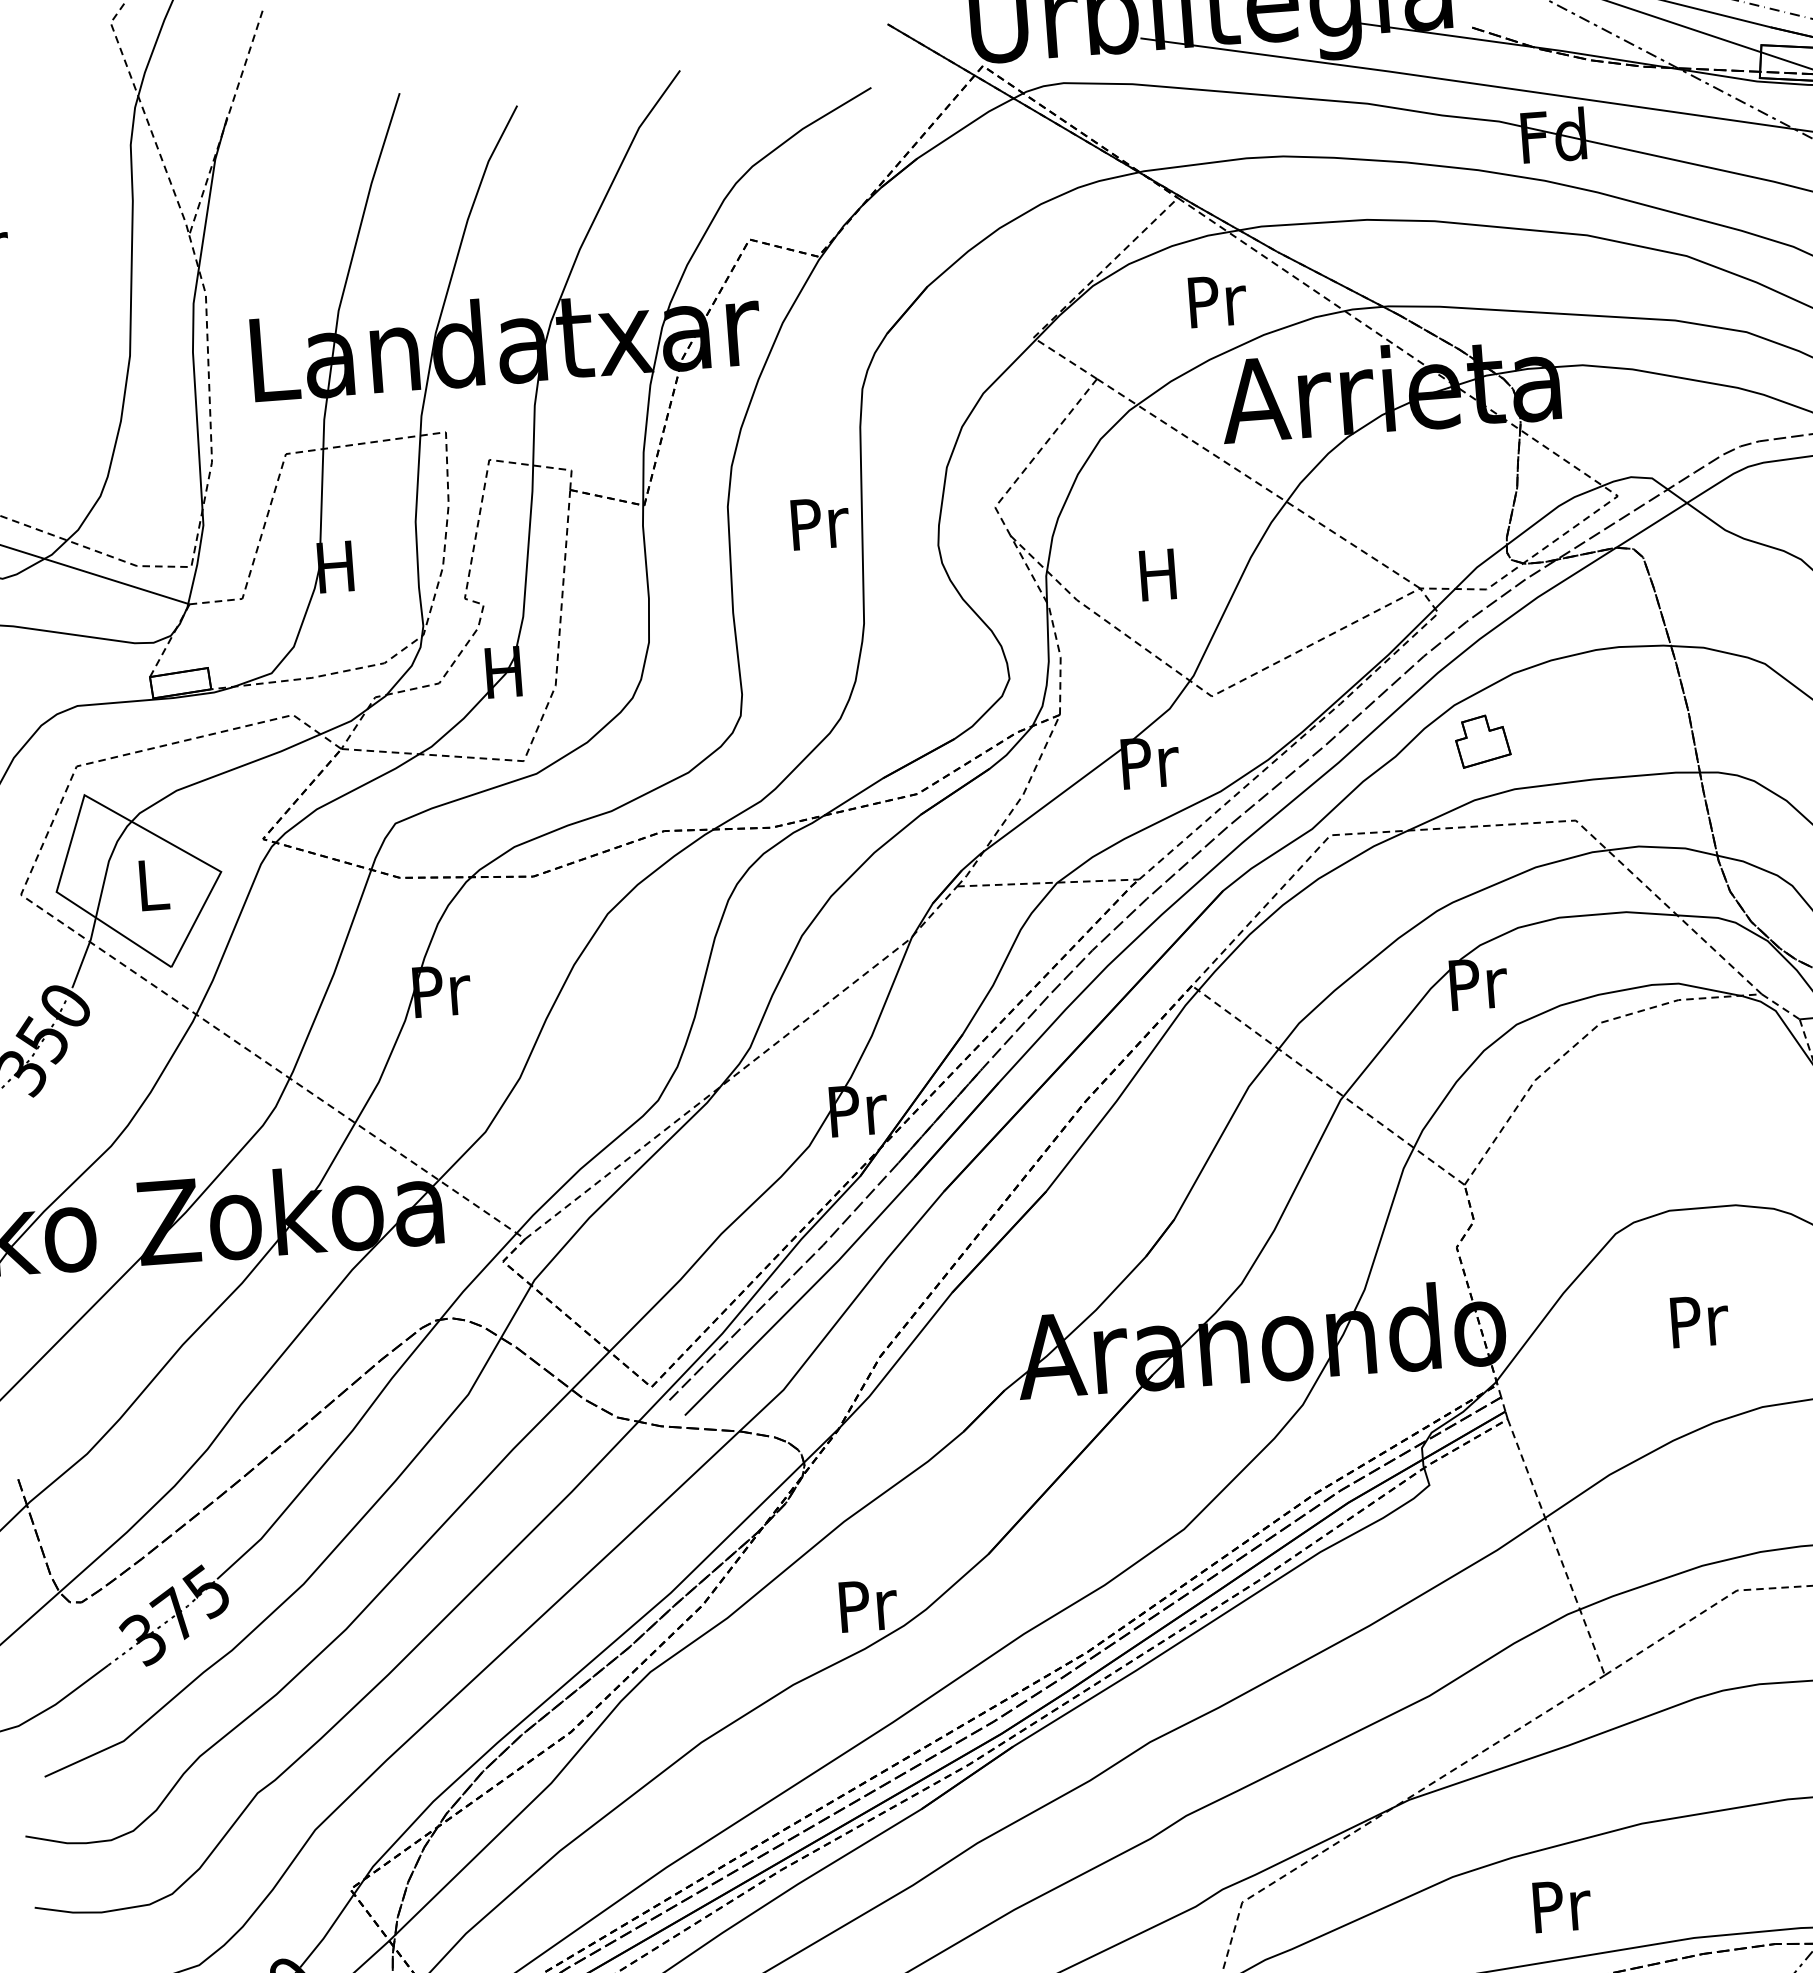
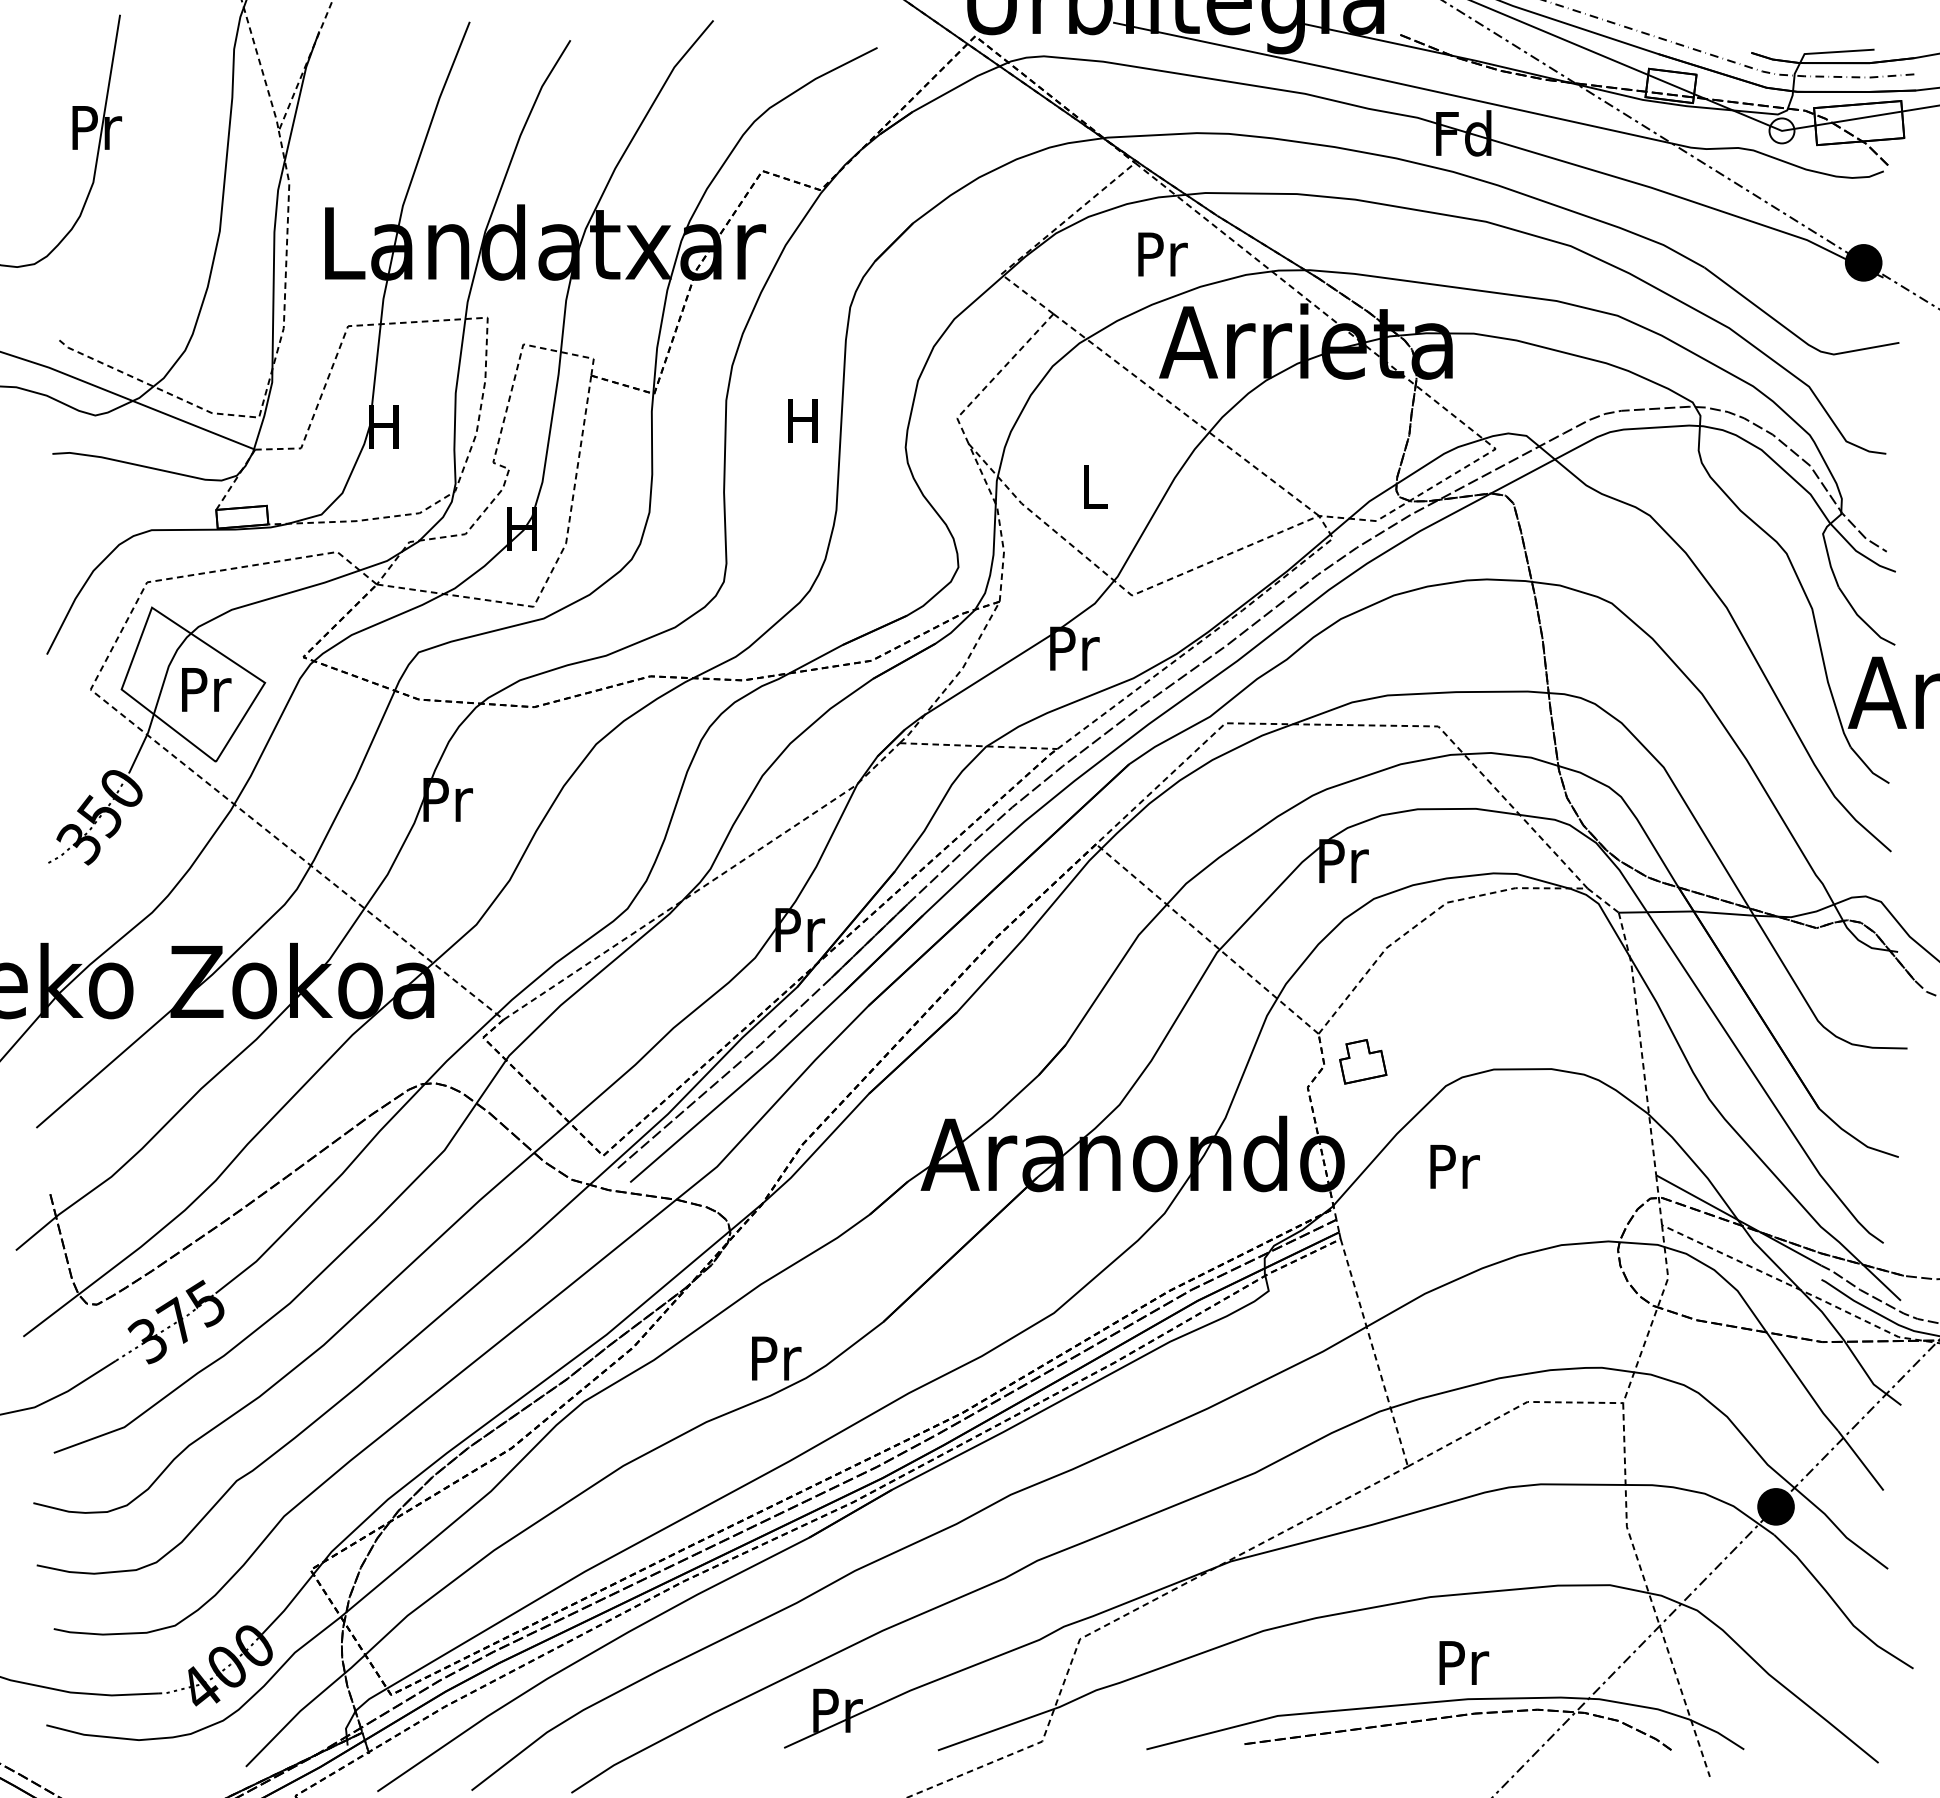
text: (820, 523) -> (805, 420), Pr -> H
text: (1156, 574) -> (1092, 486), H -> L
part: (1483, 740) -> (1363, 1061), moved
text: (154, 884) -> (206, 689), L -> Pr
text: (1699, 1320) -> (1454, 1166), moved
text: (1562, 1905) -> (1464, 1662), moved

